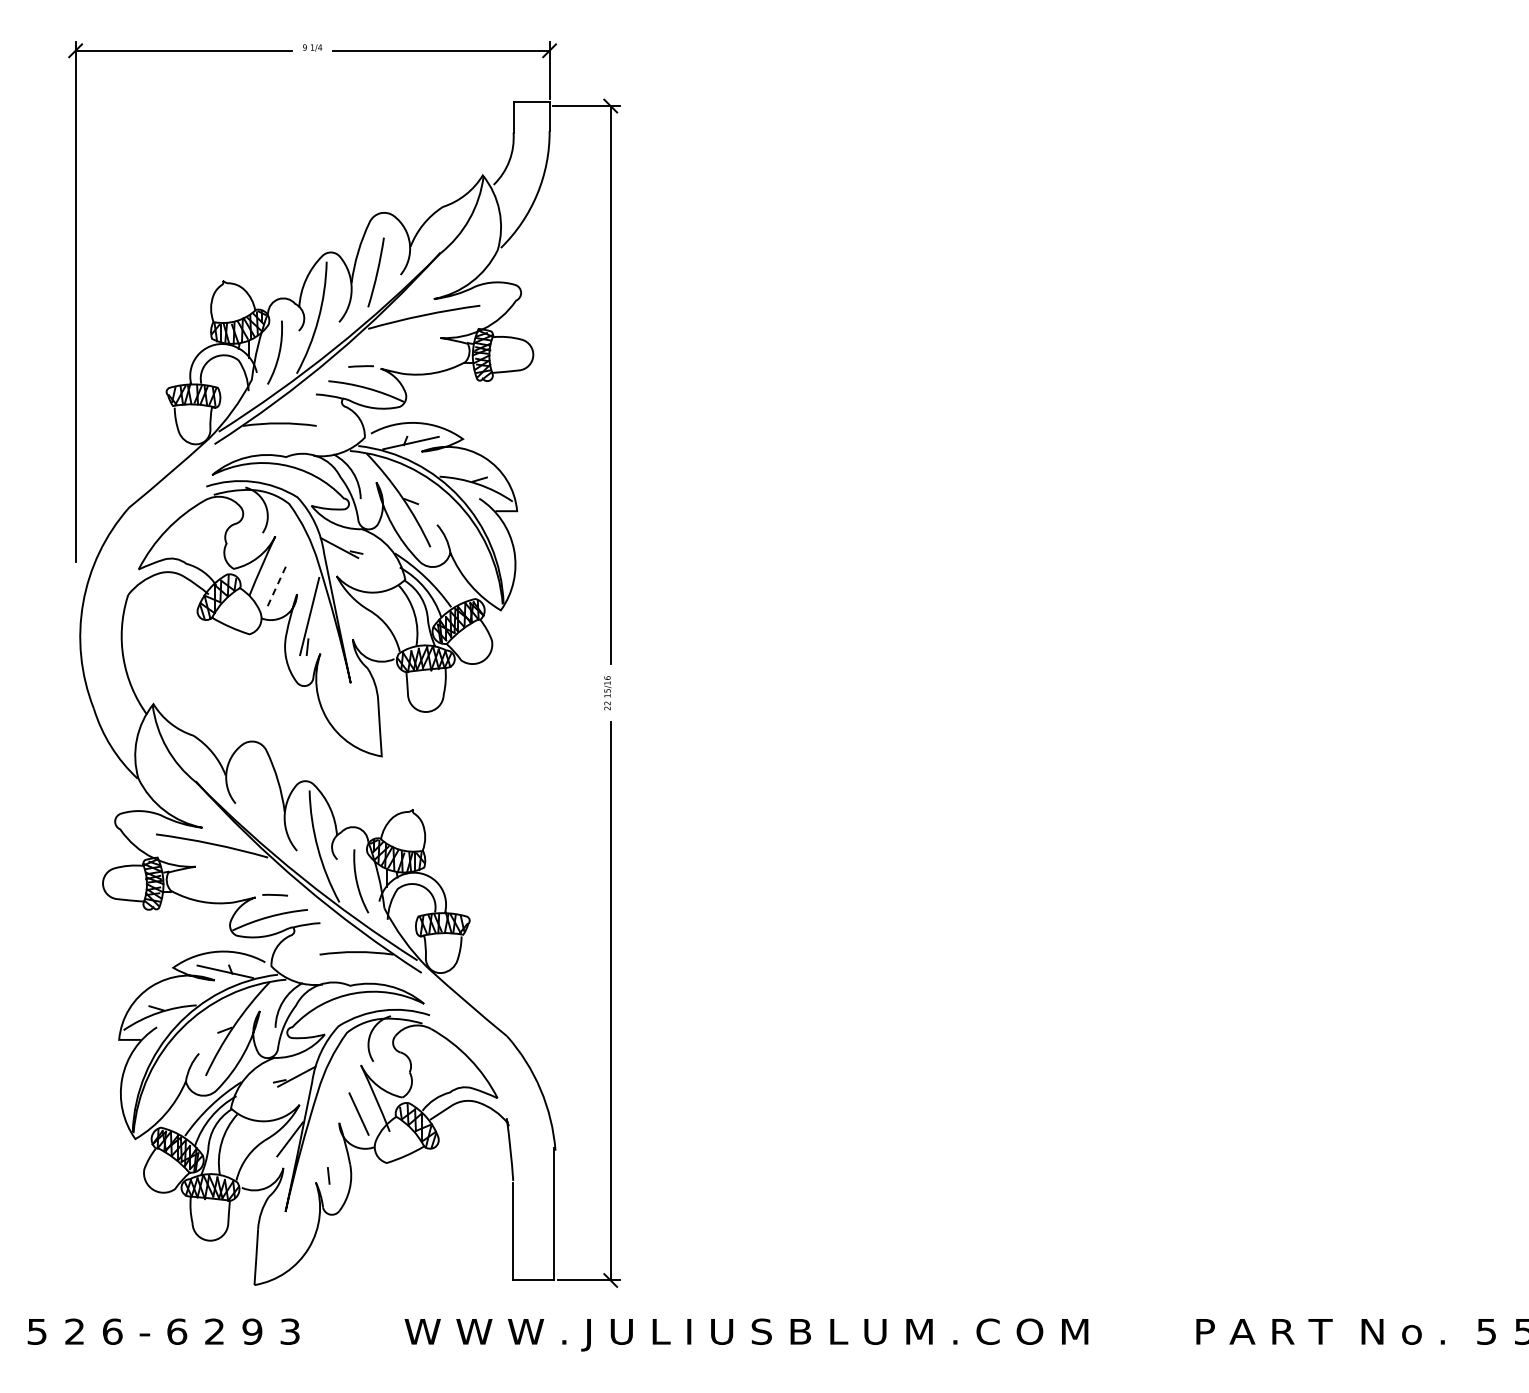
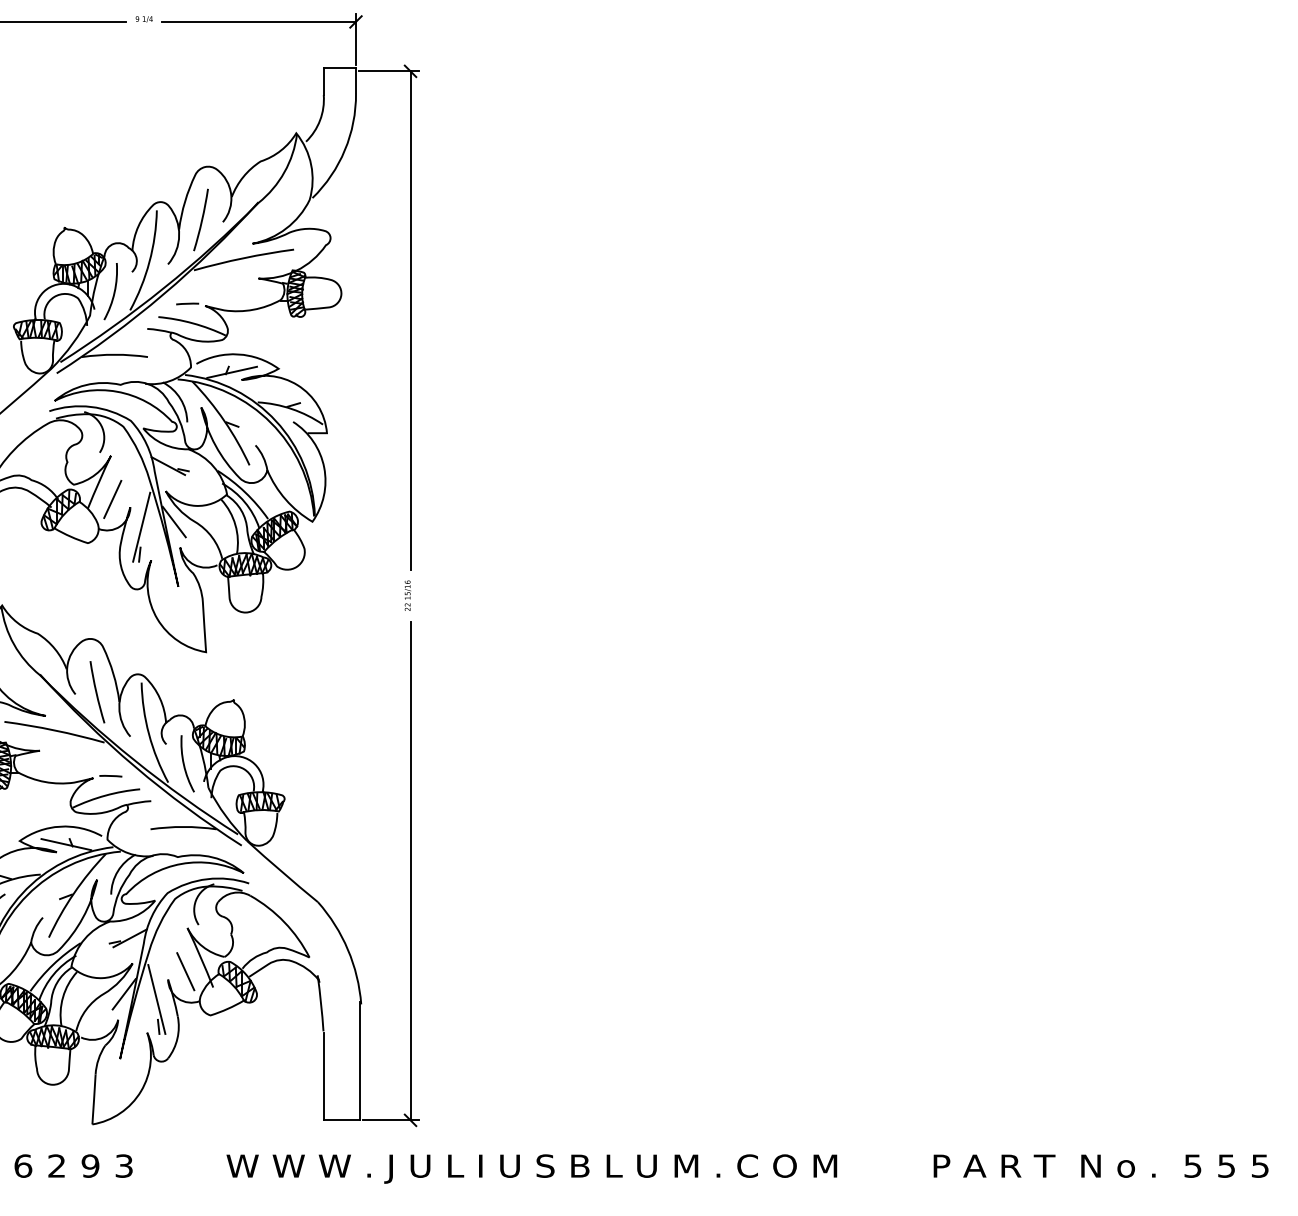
line: (277, 585) -> (112, 499), dashed -> solid
line: (346, 610) -> (174, 521), added
arc: (259, 801) -> (96, 692), added
line: (326, 1144) -> (156, 998), added

